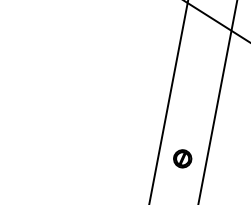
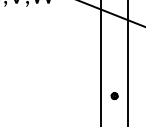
part: (182, 157) -> (114, 95), size x0.62

